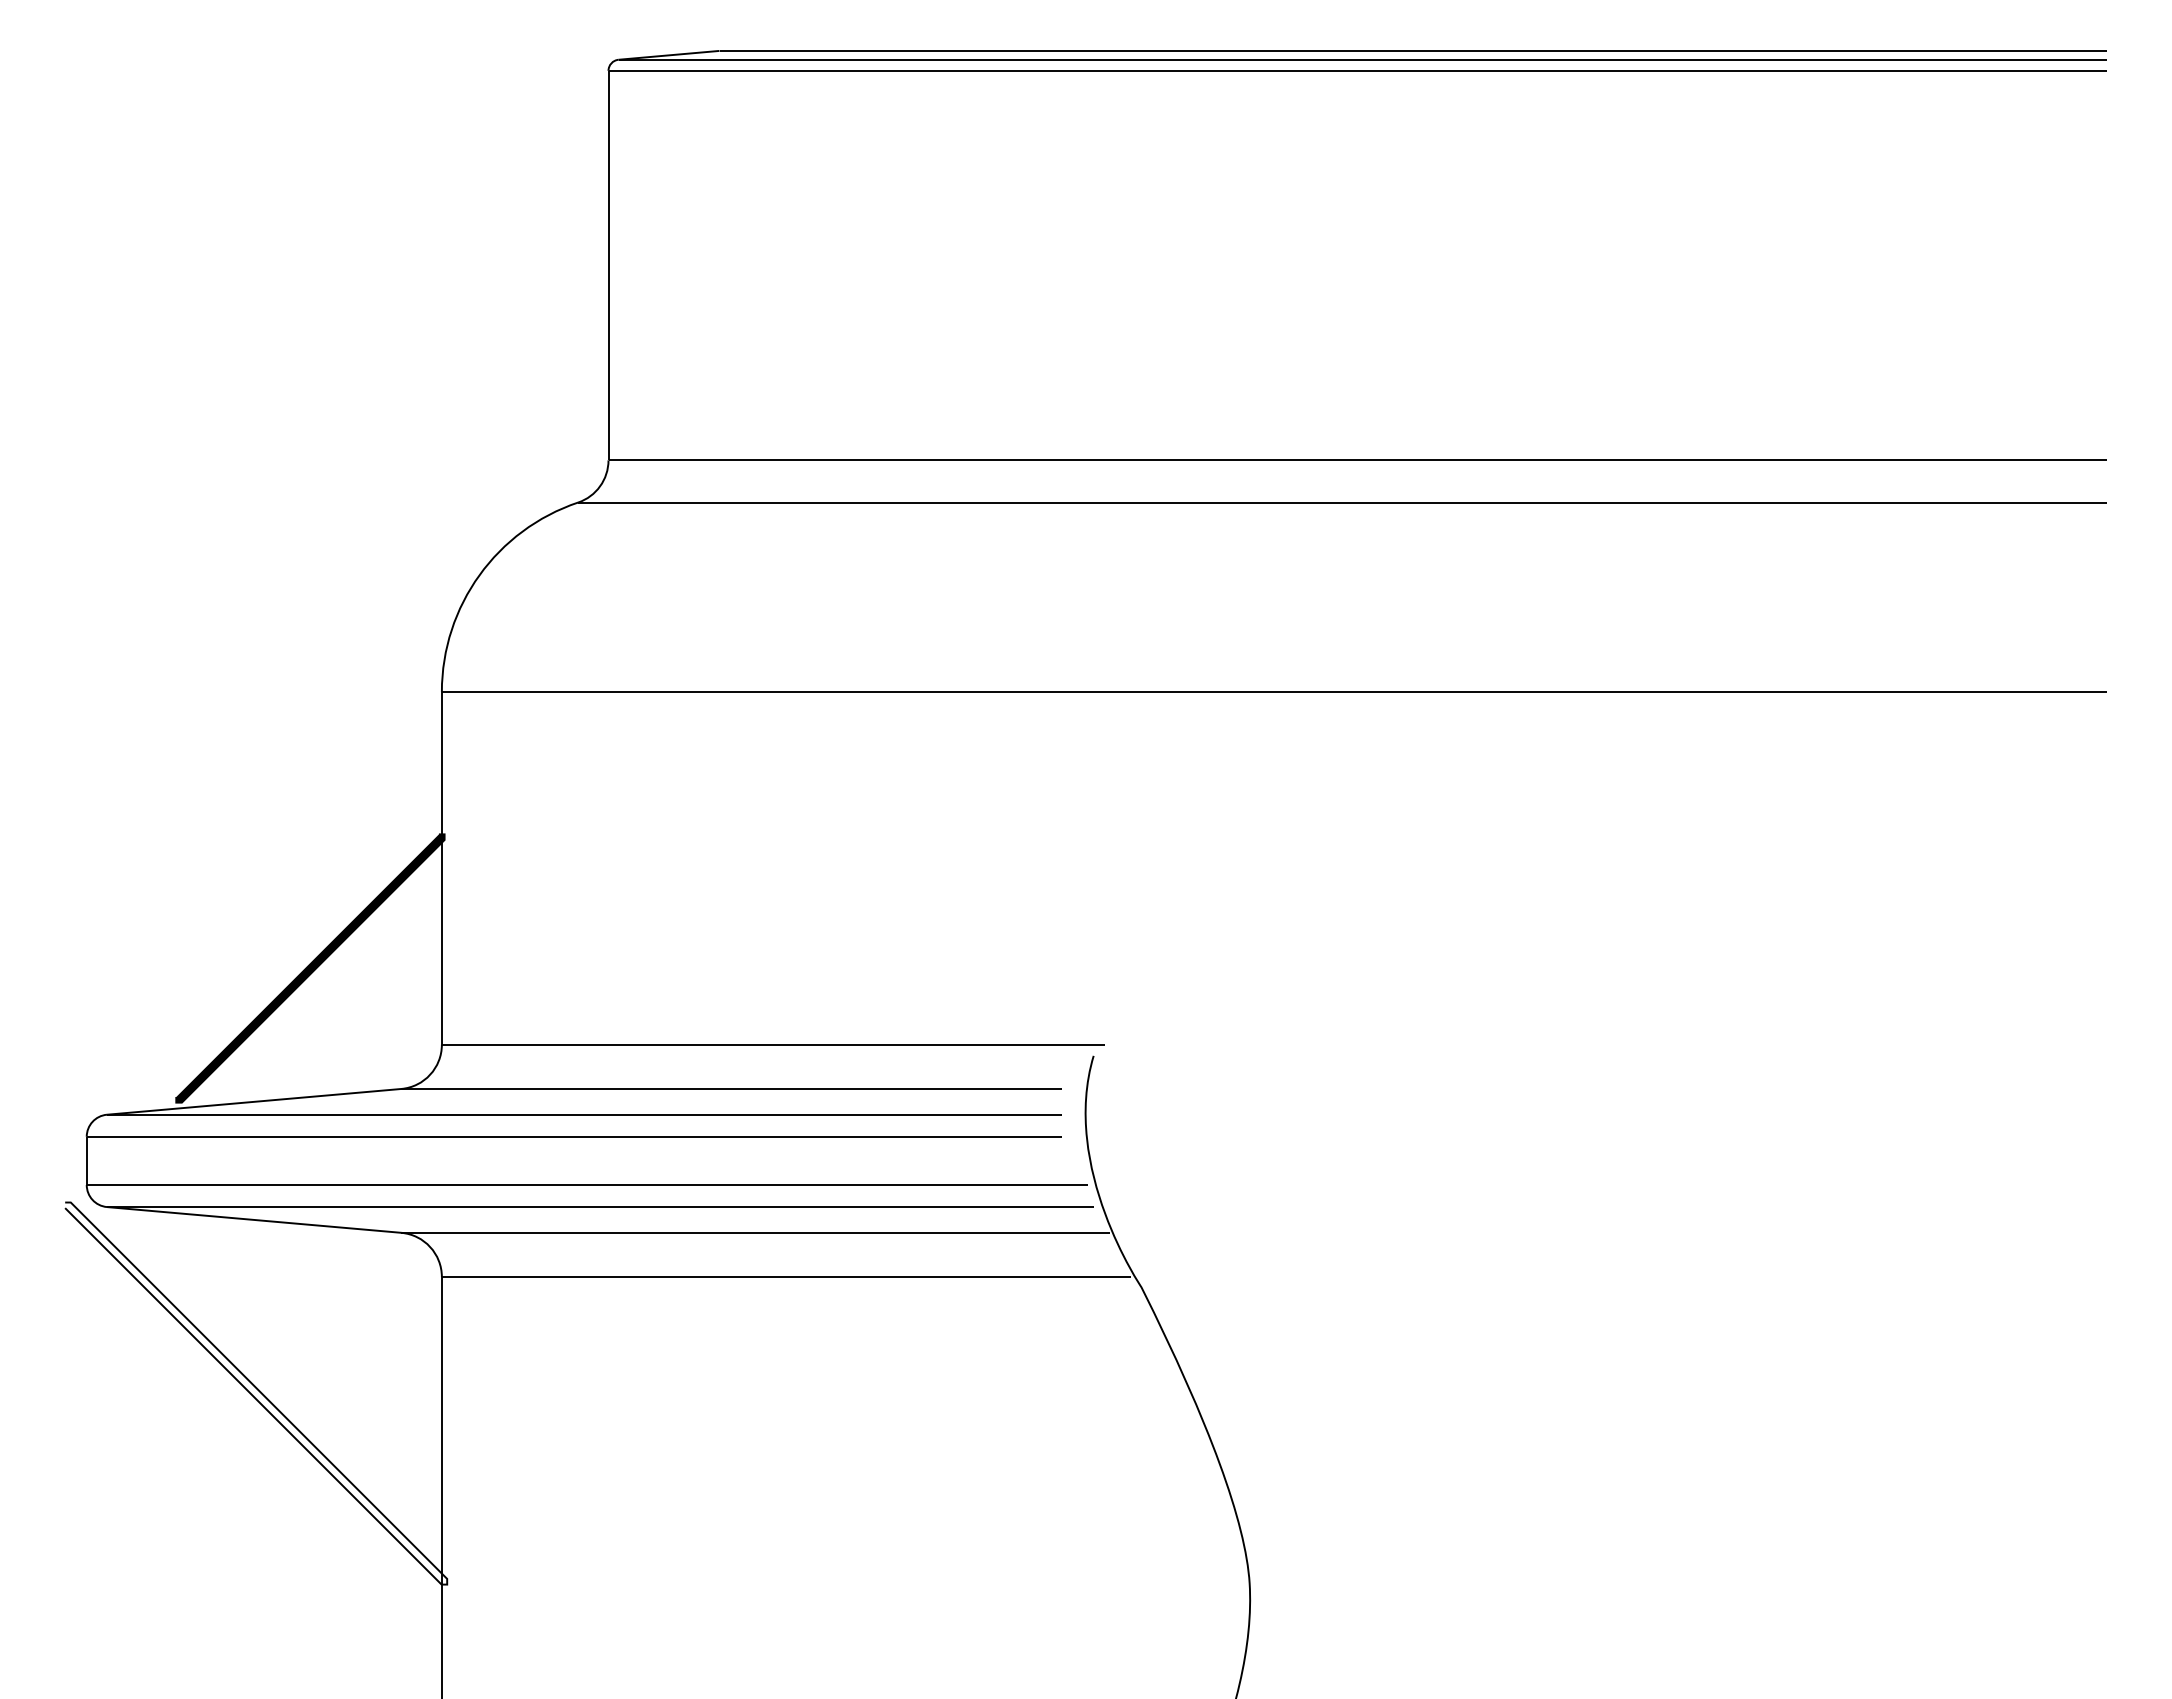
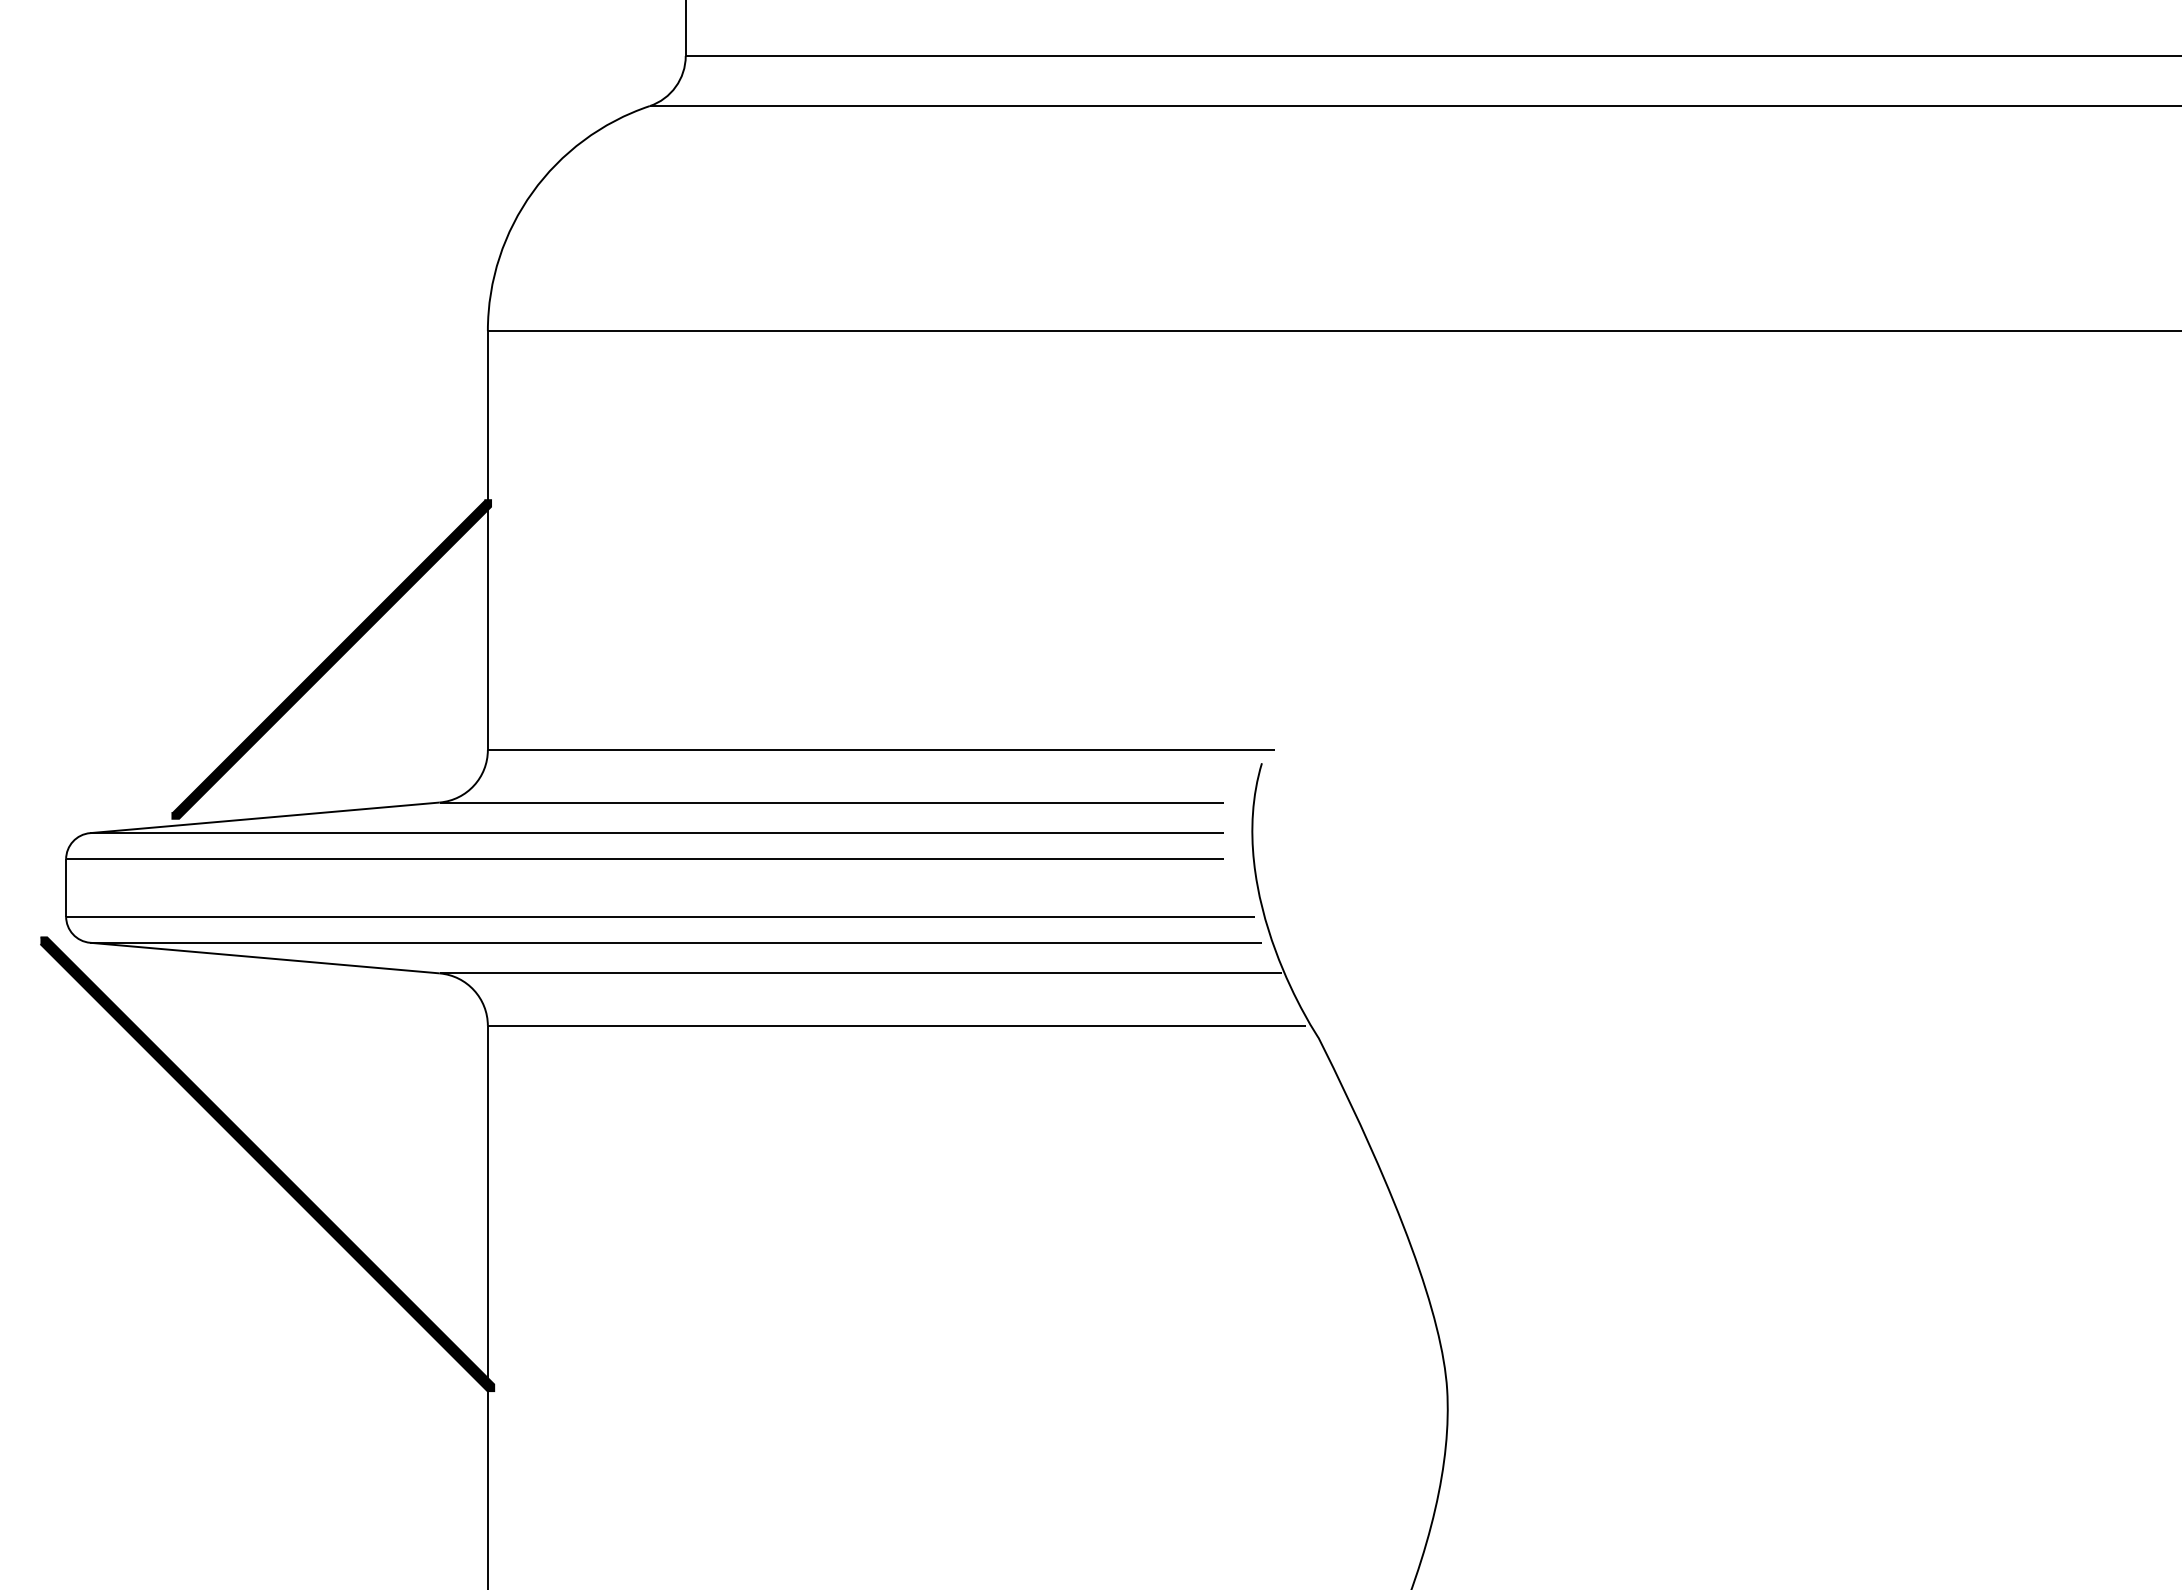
fill: (256, 1393) -> (267, 1164), added

